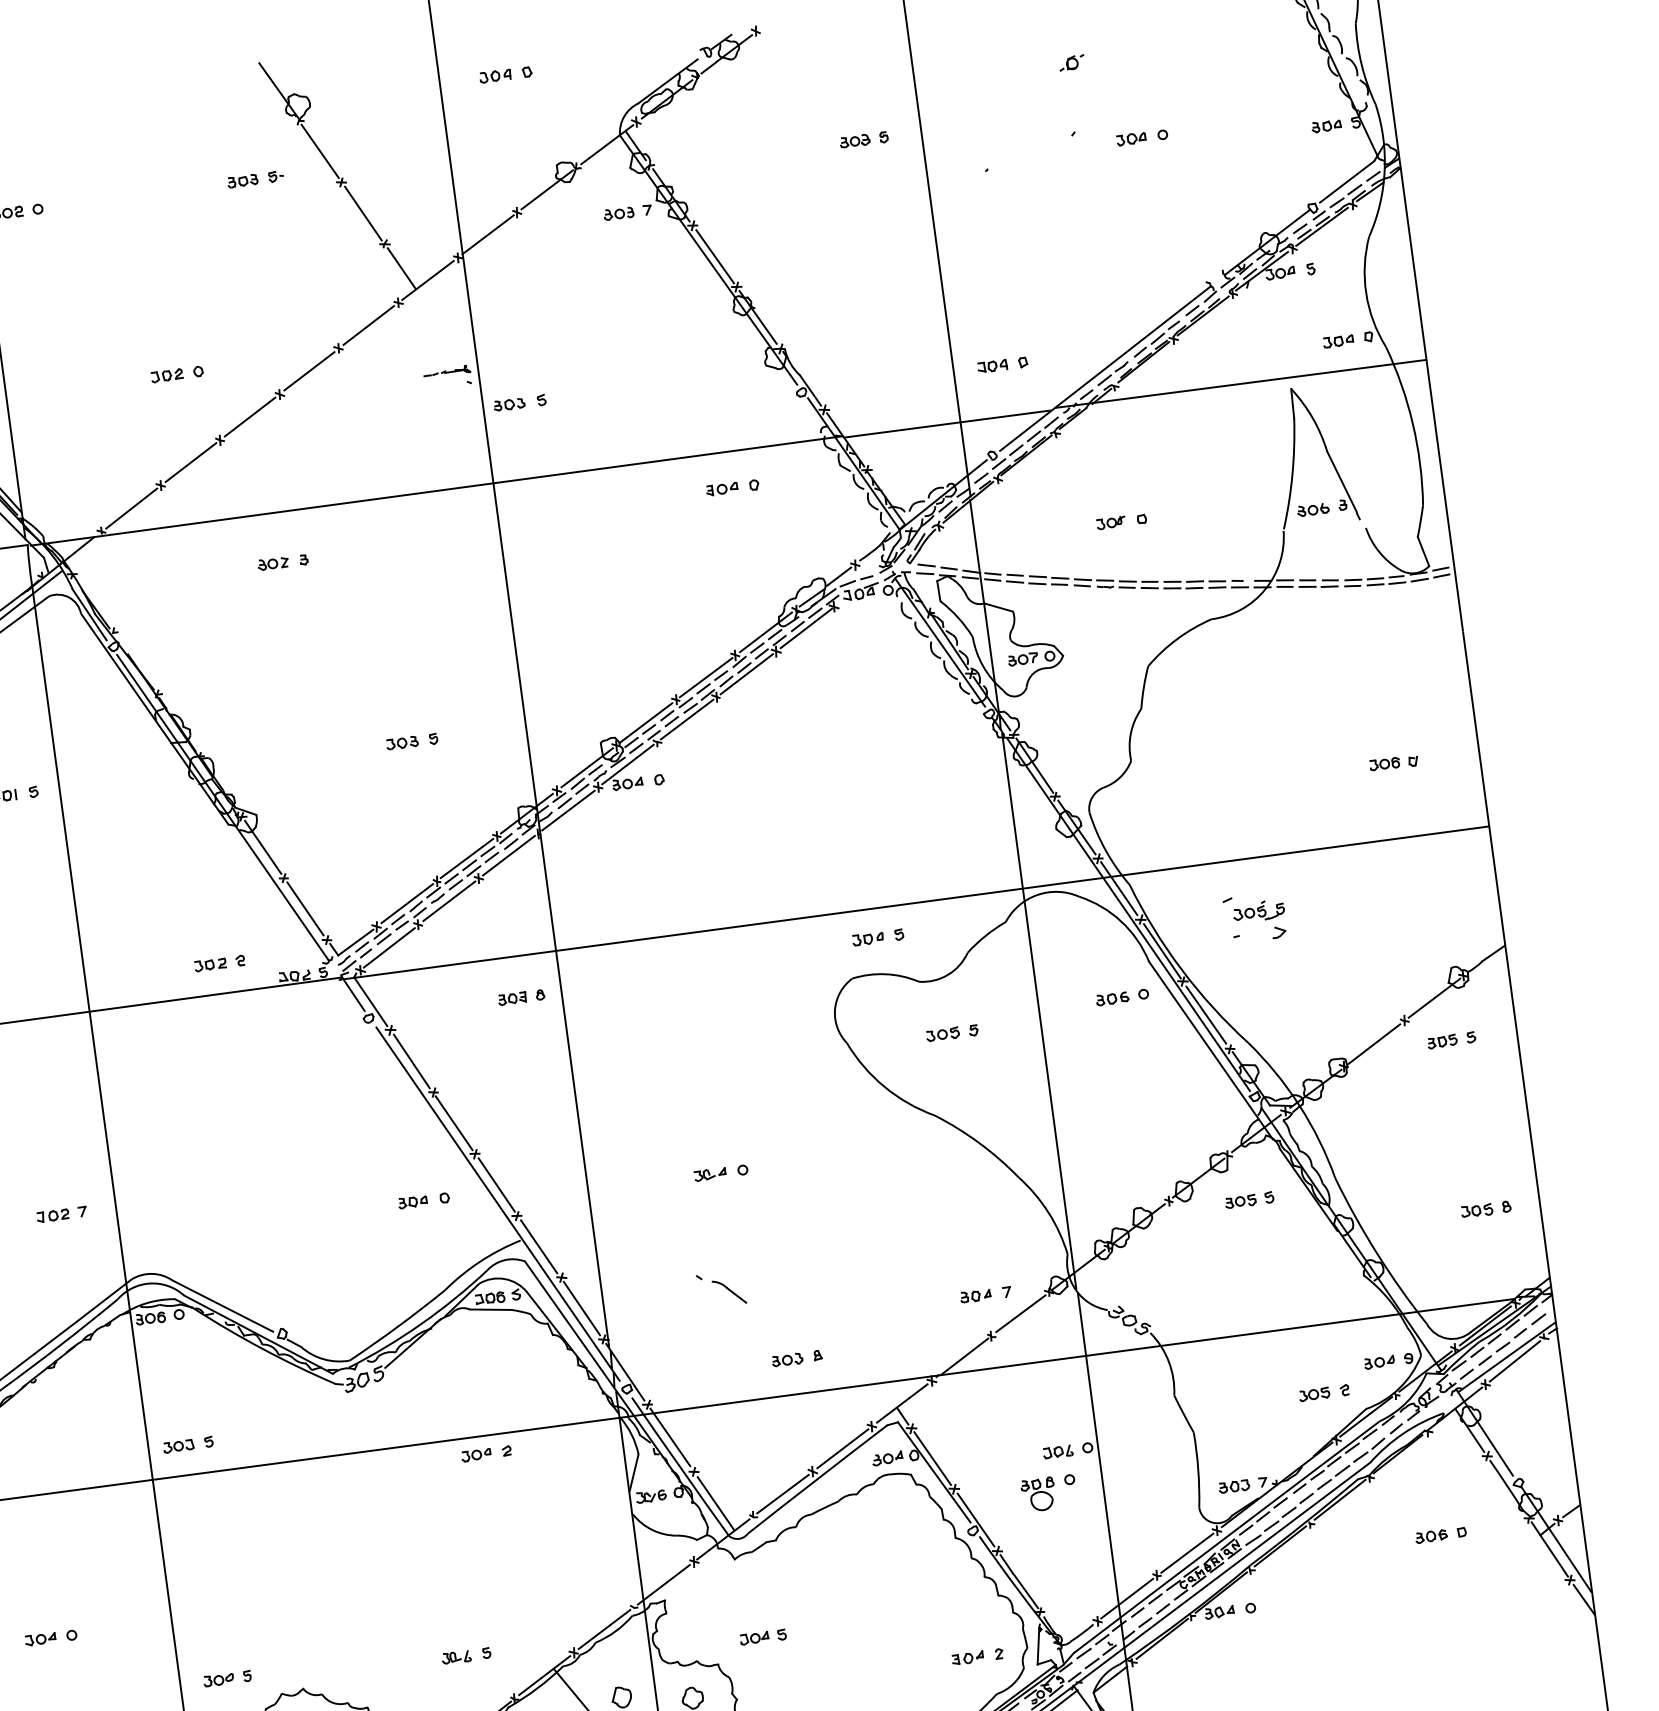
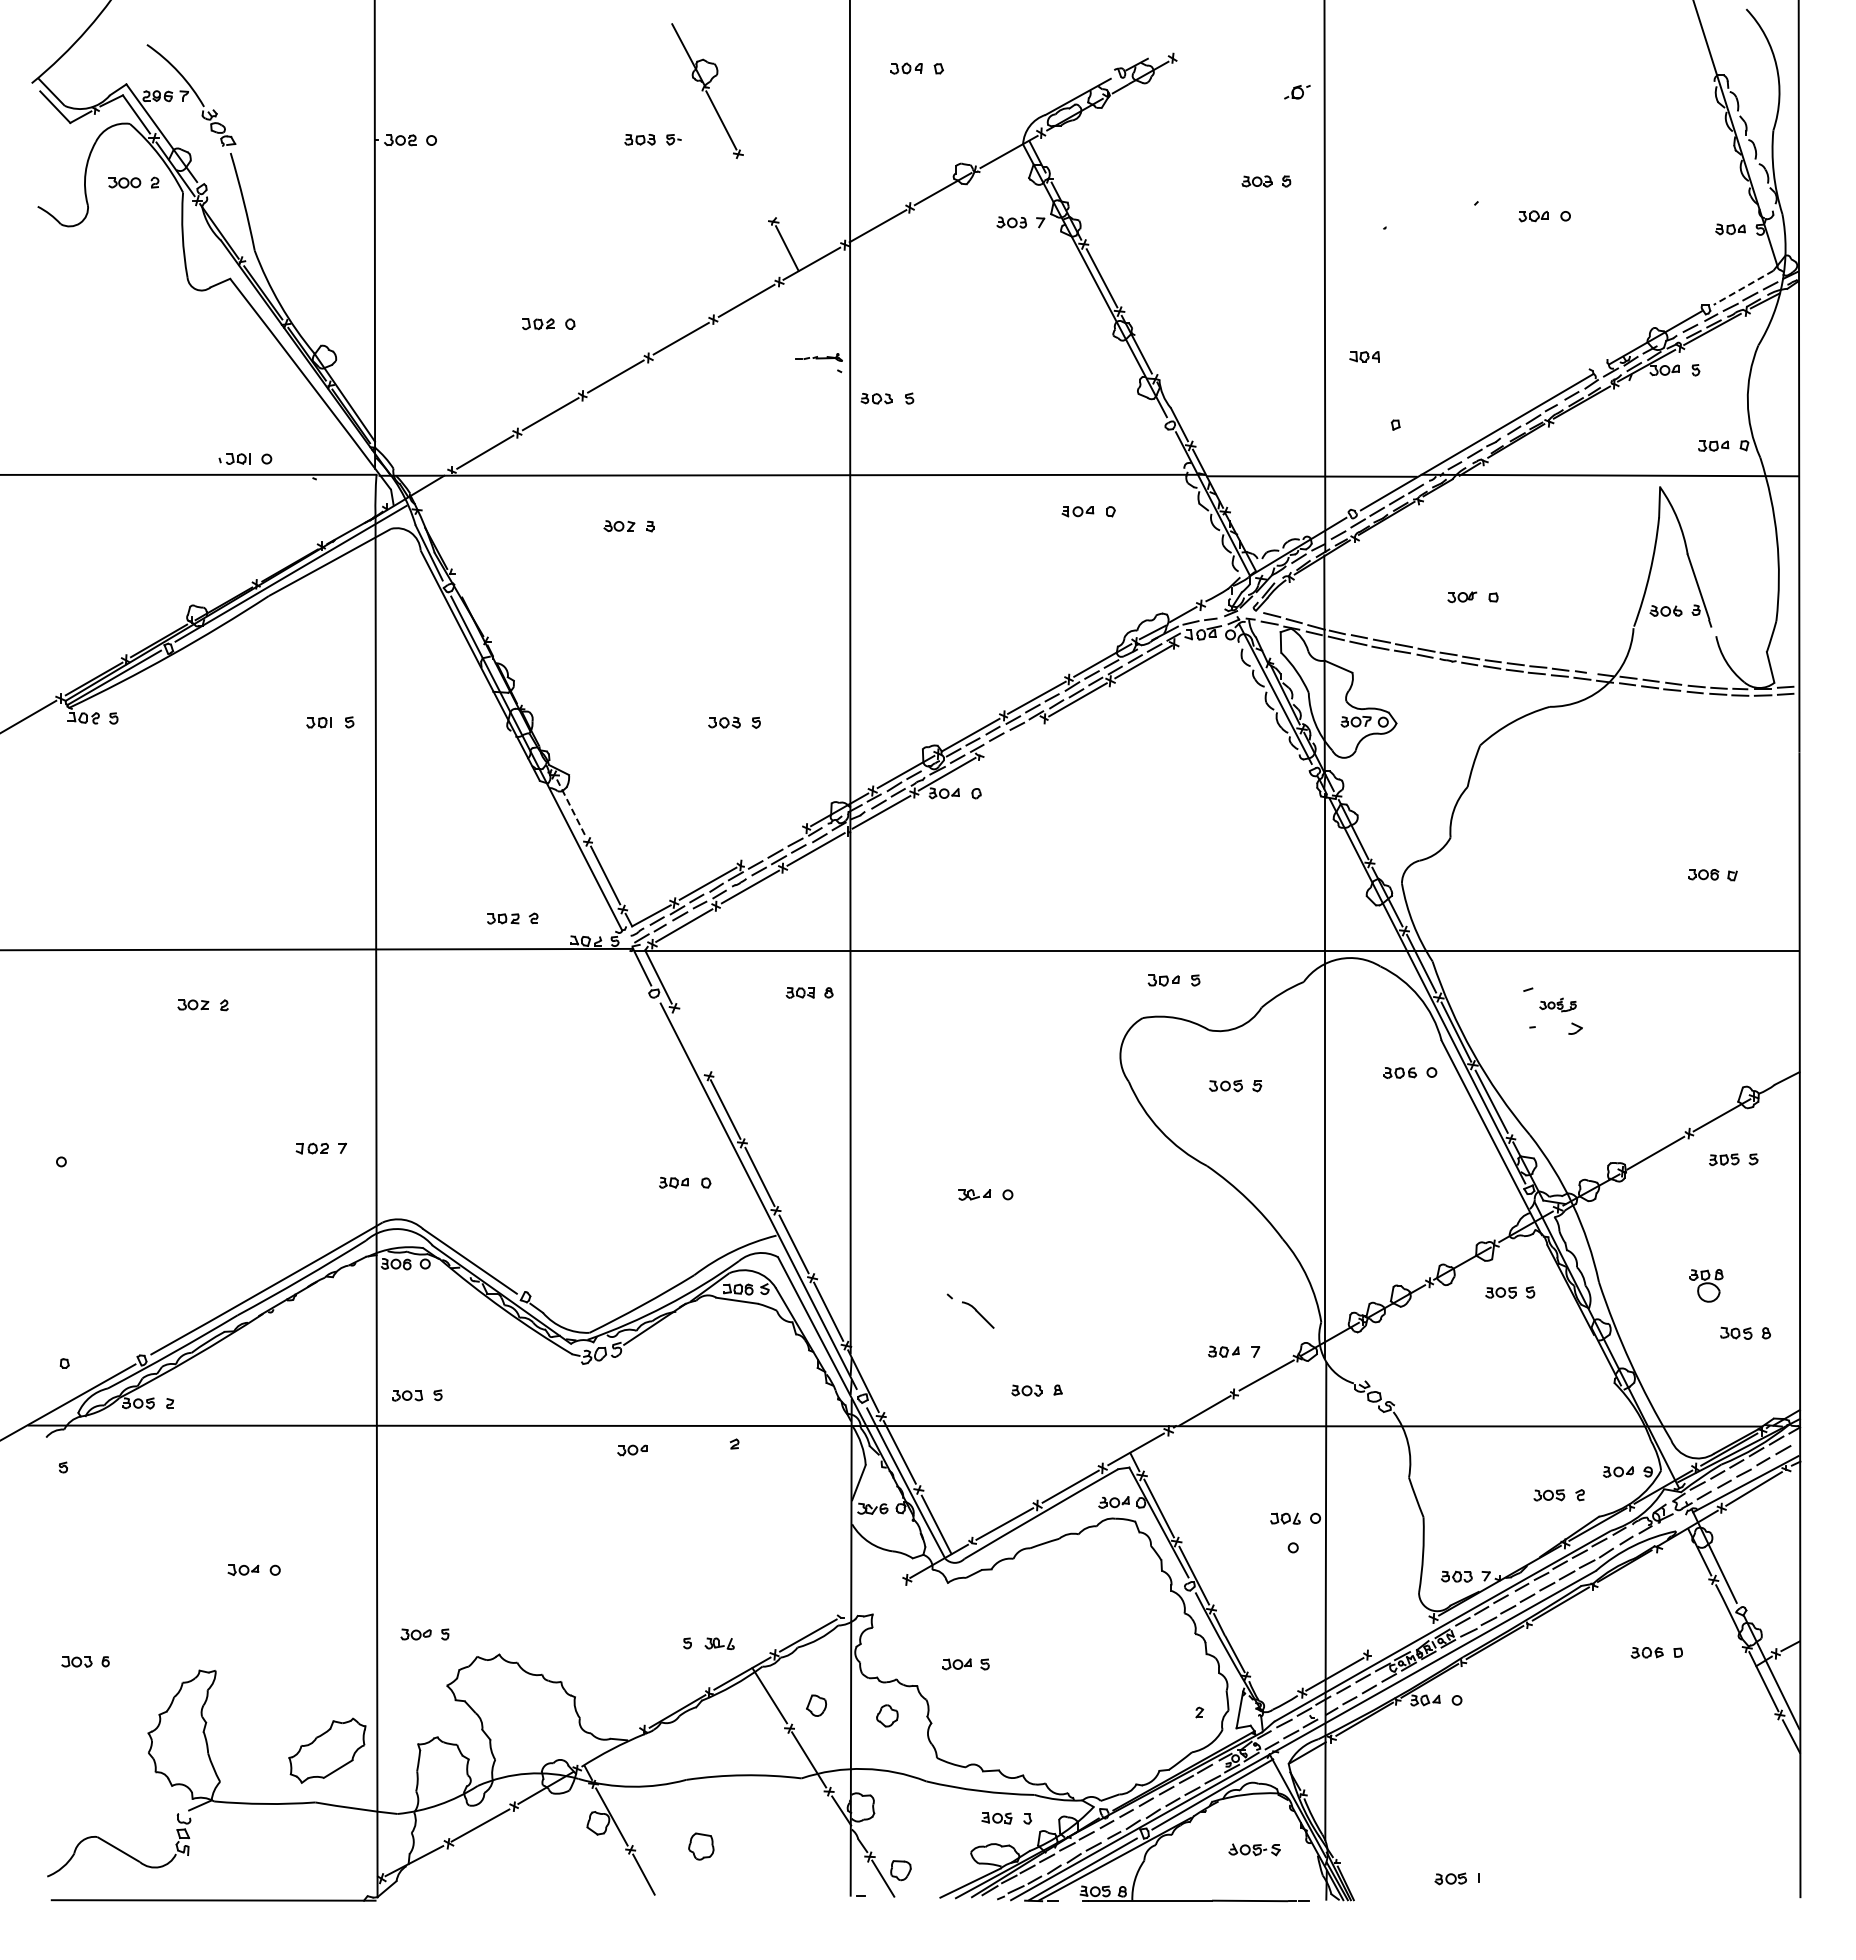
part: (1072, 63) -> (1297, 92), moved
line: (1347, 182) -> (1743, 288), solid -> dashed
line: (363, 213) -> (756, 188), removed
part: (992, 365) -> (1364, 356), moved
line: (687, 718) -> (1012, 736), removed
line: (263, 847) -> (571, 808), solid -> dashed
line: (466, 858) -> (773, 846), removed
part: (1258, 910) -> (1557, 1004), size x0.7
line: (411, 1061) -> (691, 1042), removed
part: (476, 1455) -> (632, 1450), moved
part: (1038, 1494) -> (1706, 1285), moved
line: (1186, 1553) -> (1400, 1637), removed
line: (663, 1584) -> (873, 1598), removed
part: (456, 1657) -> (719, 1643), moved
part: (967, 1658) -> (1167, 1712), removed

